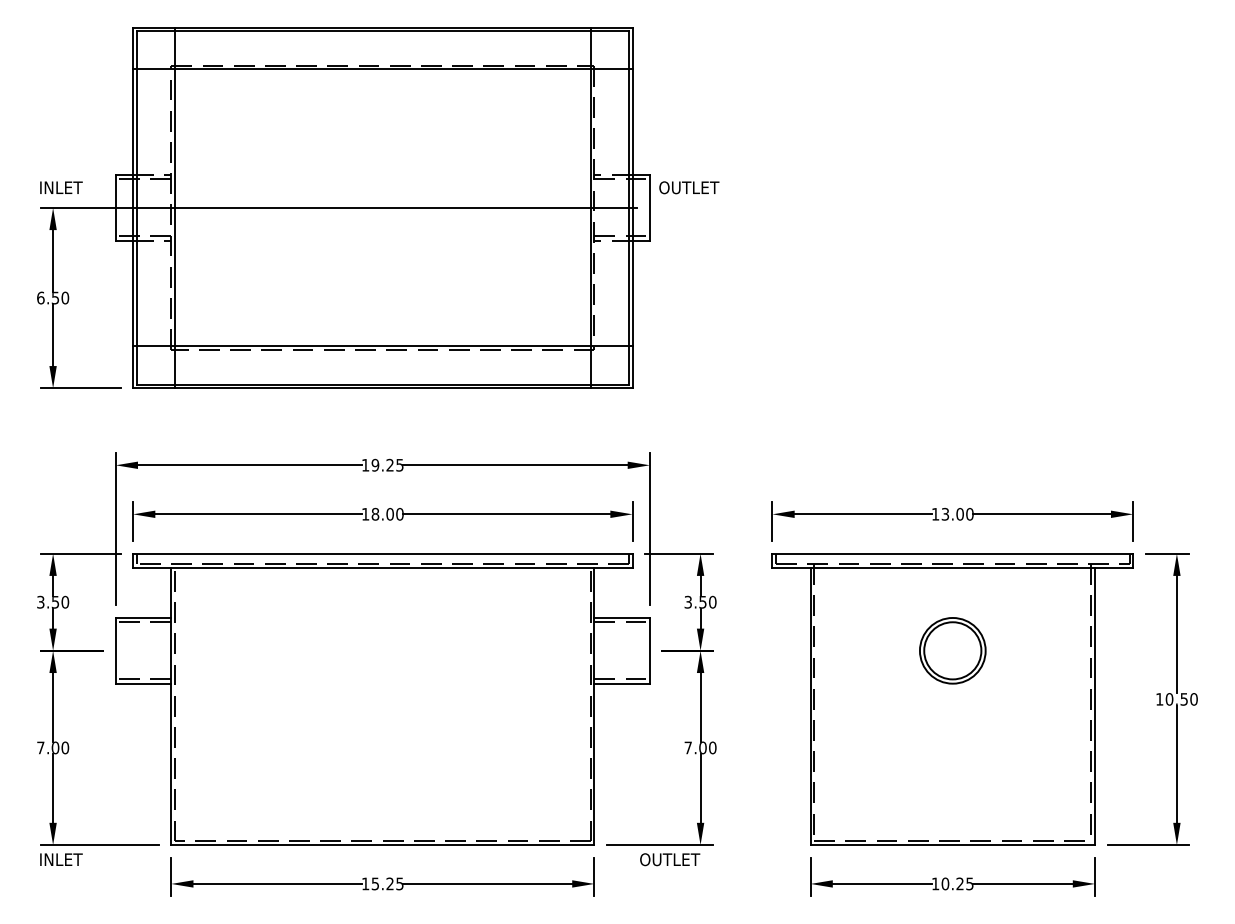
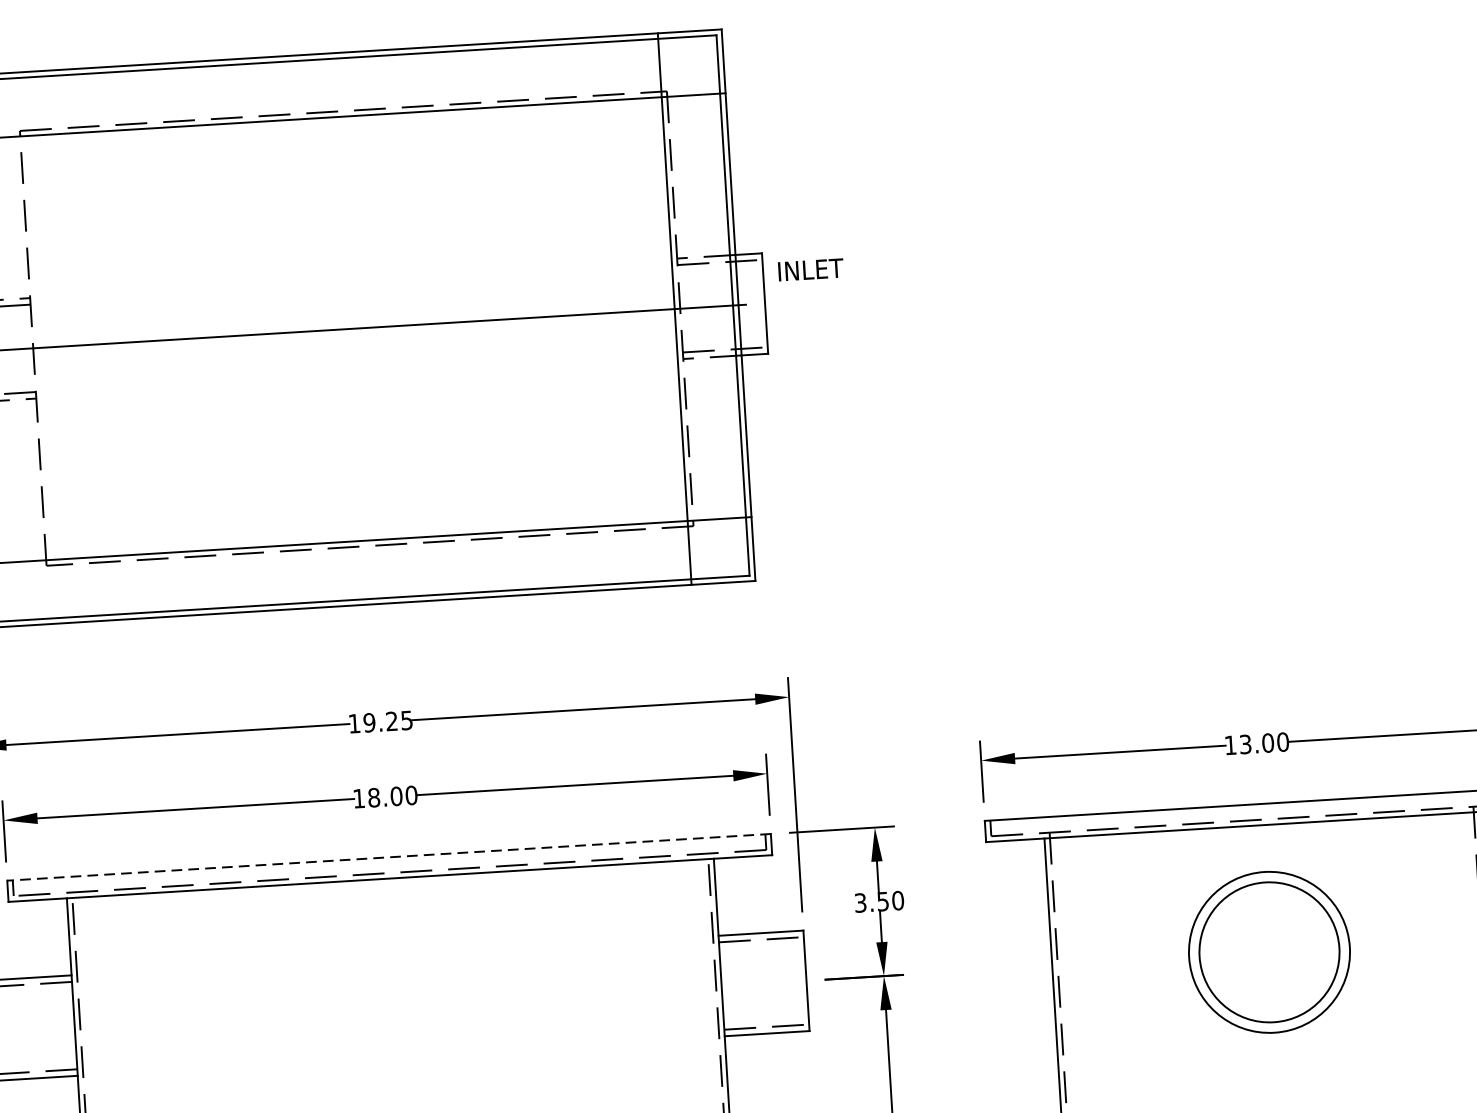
text: (689, 187) -> (823, 268), OUTLET -> INLET
line: (174, 207) -> (38, 347), removed
line: (382, 553) -> (388, 857), solid -> dashed
part: (952, 650) -> (1269, 952), size x1.6

